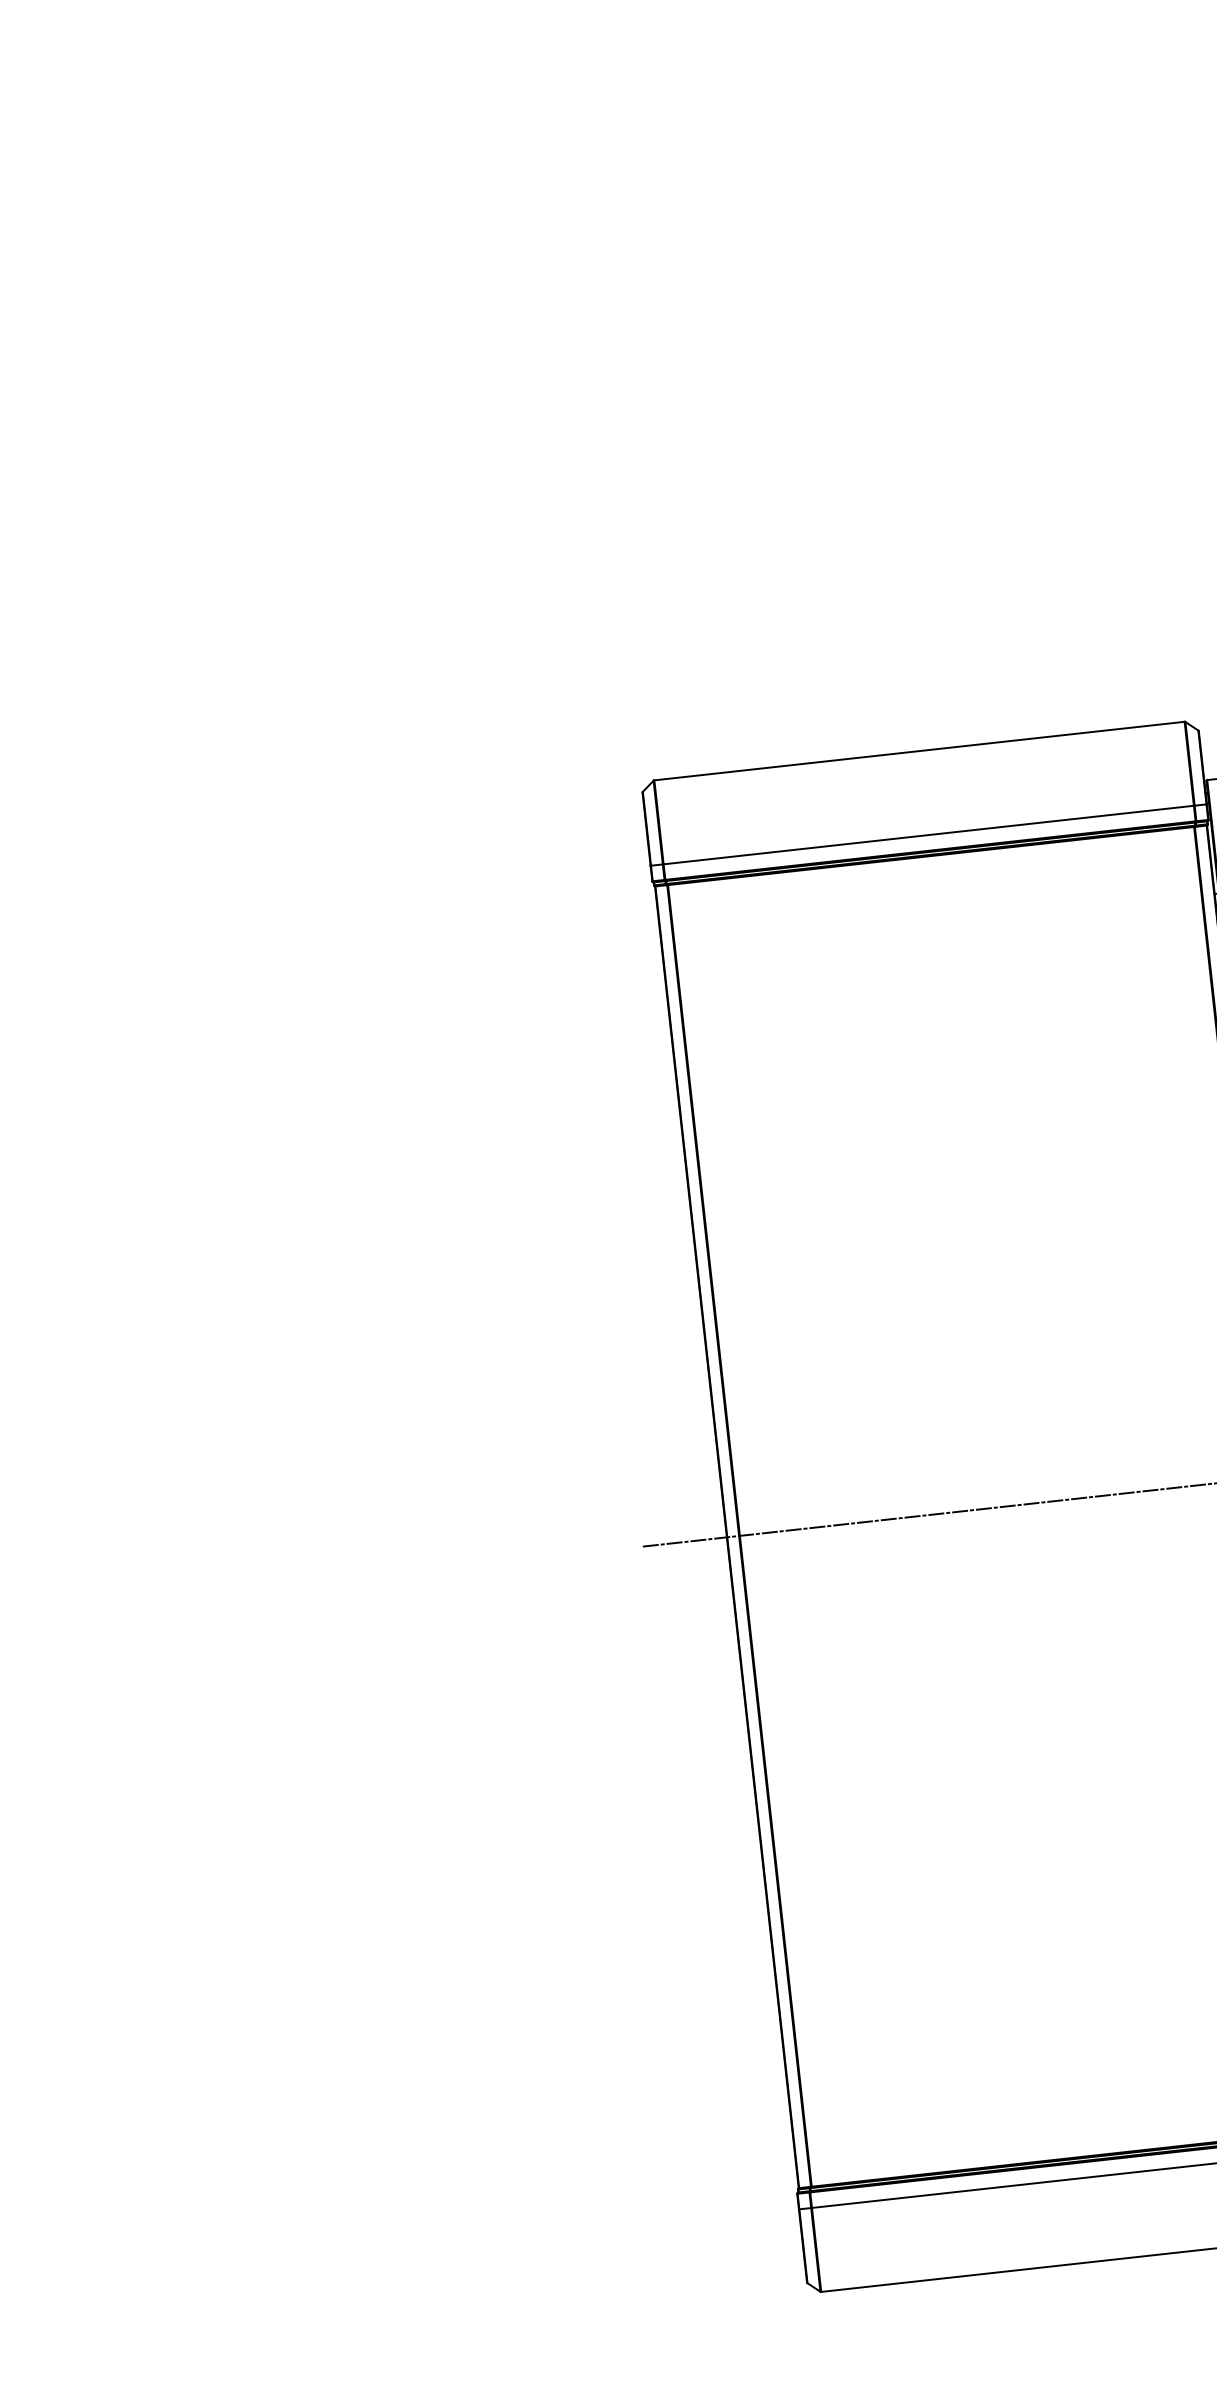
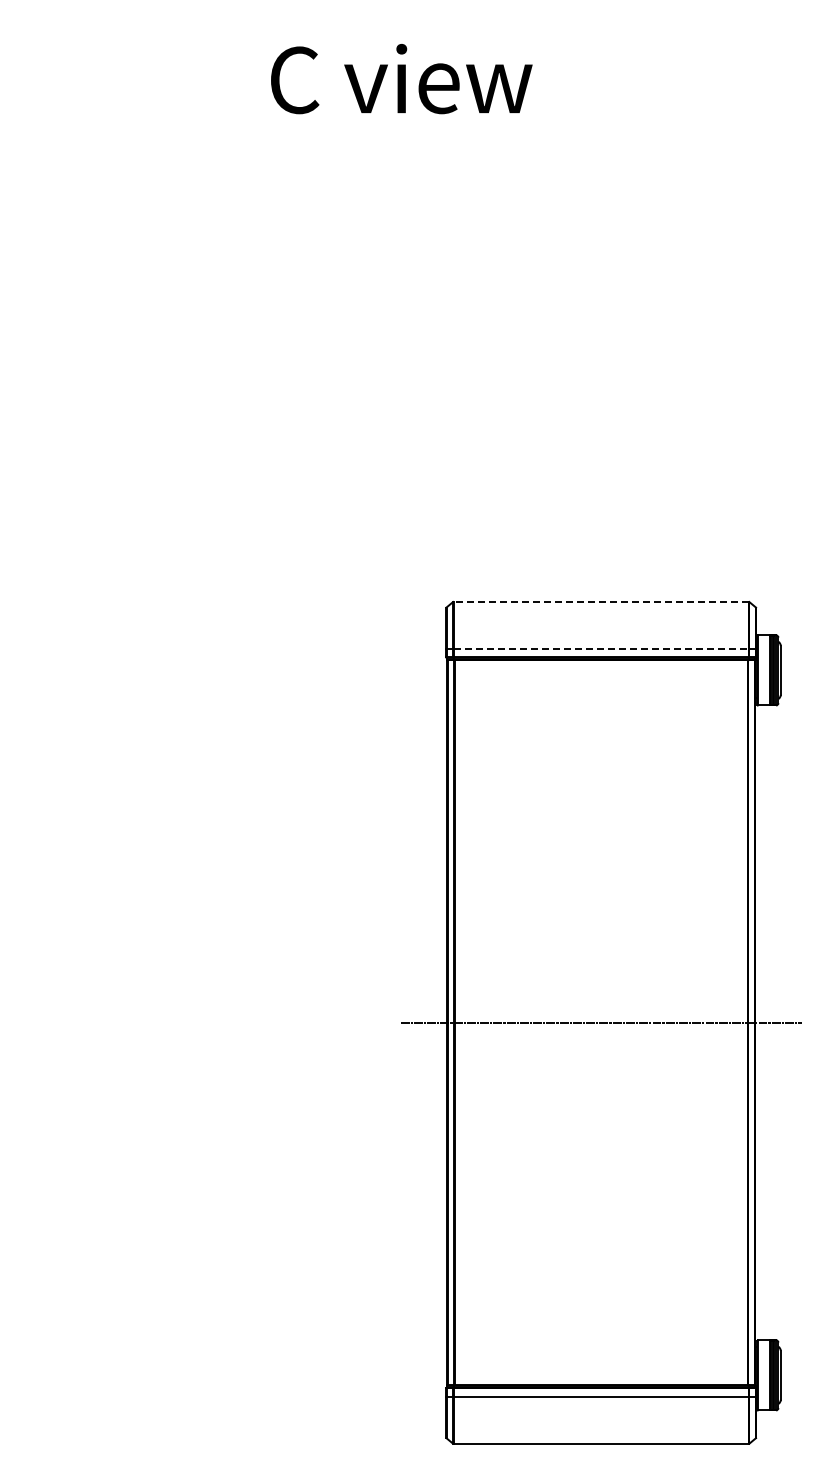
line: (919, 750) -> (601, 601), solid -> dashed
line: (929, 834) -> (601, 648), solid -> dashed

